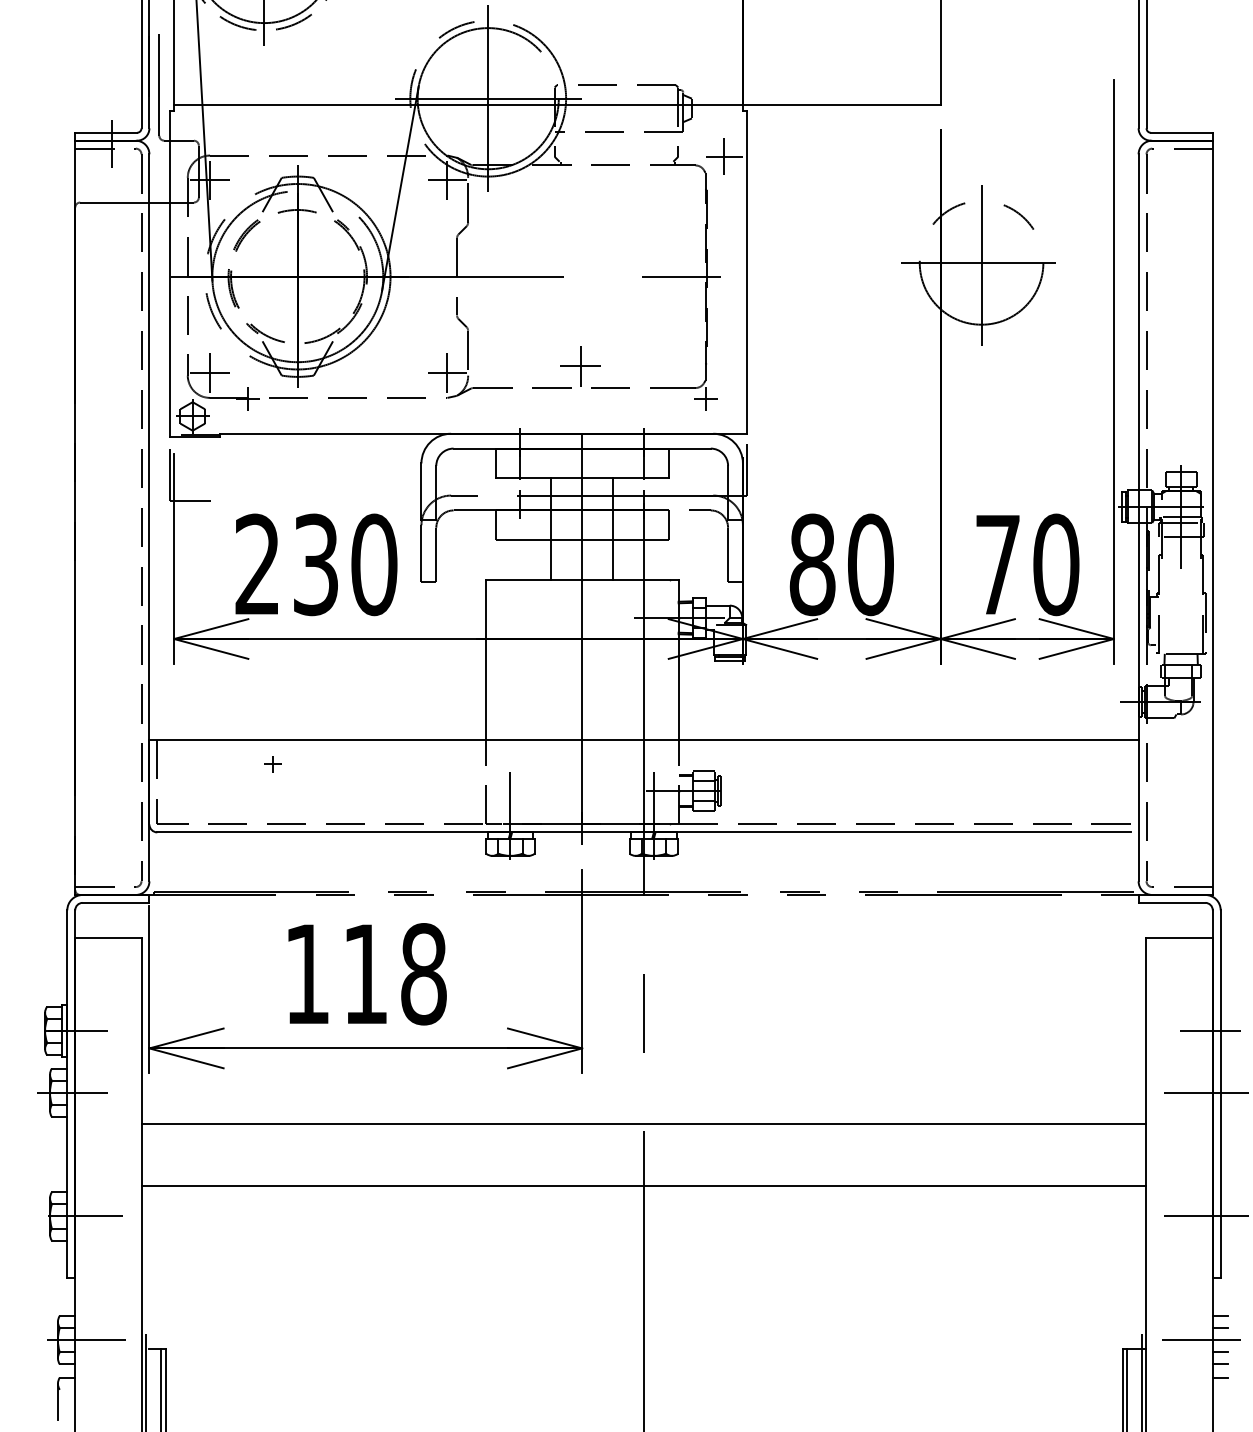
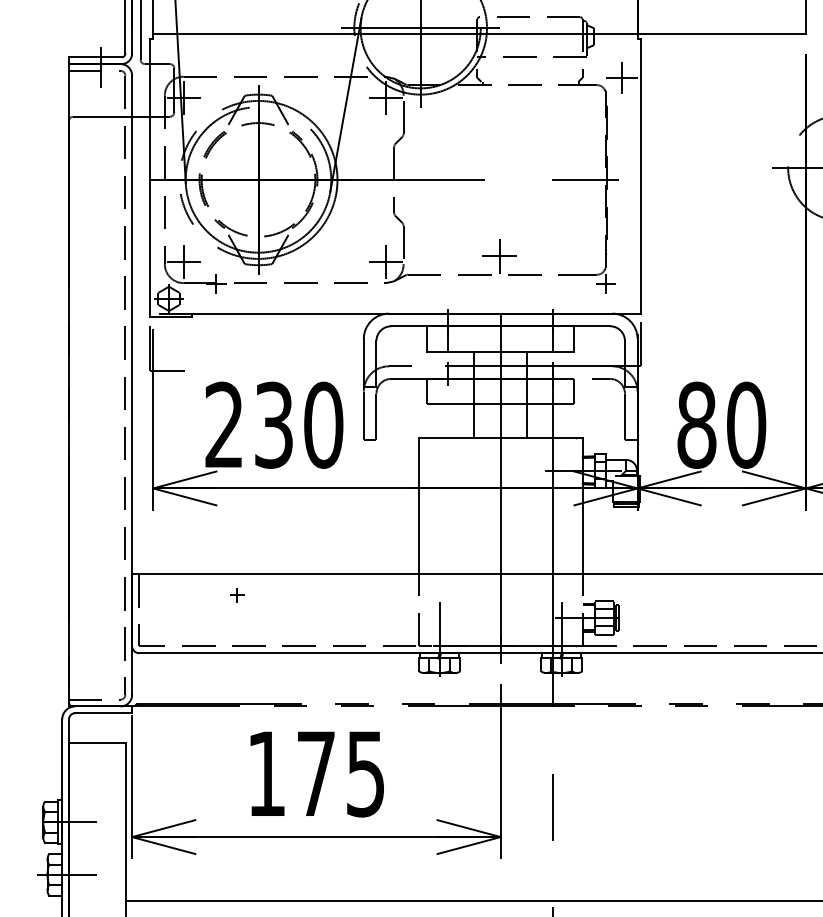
text: (395, 974) -> (341, 774), 118 -> 175

